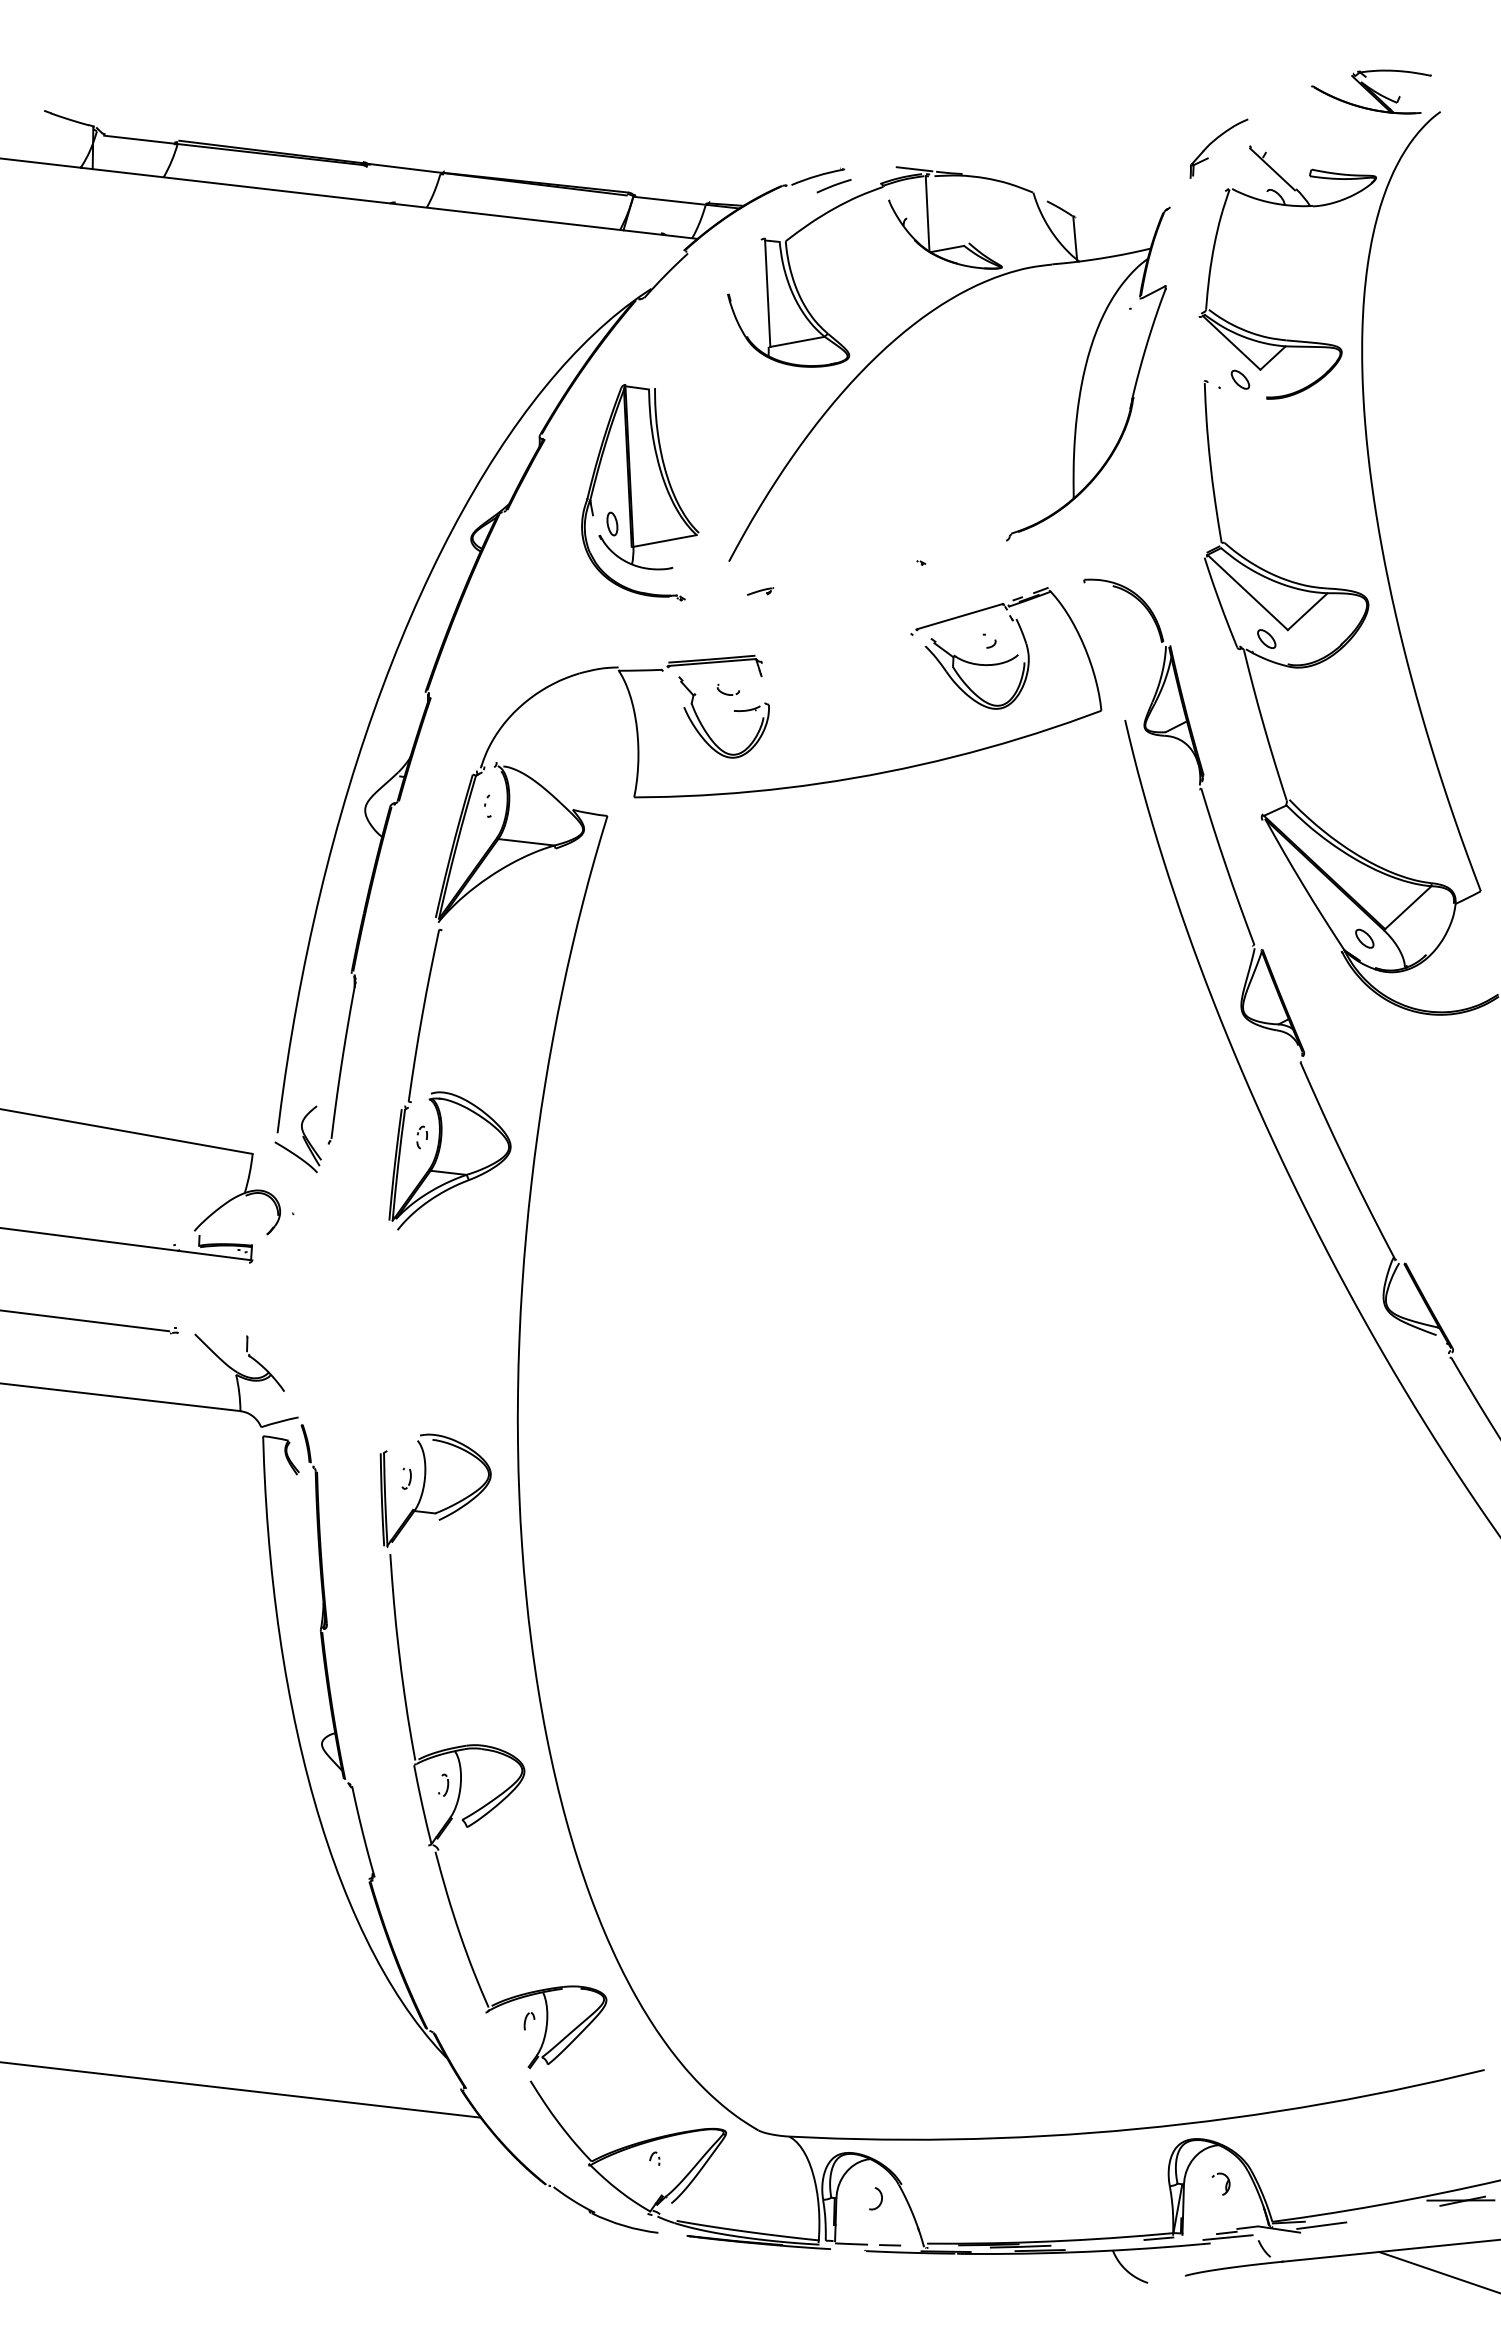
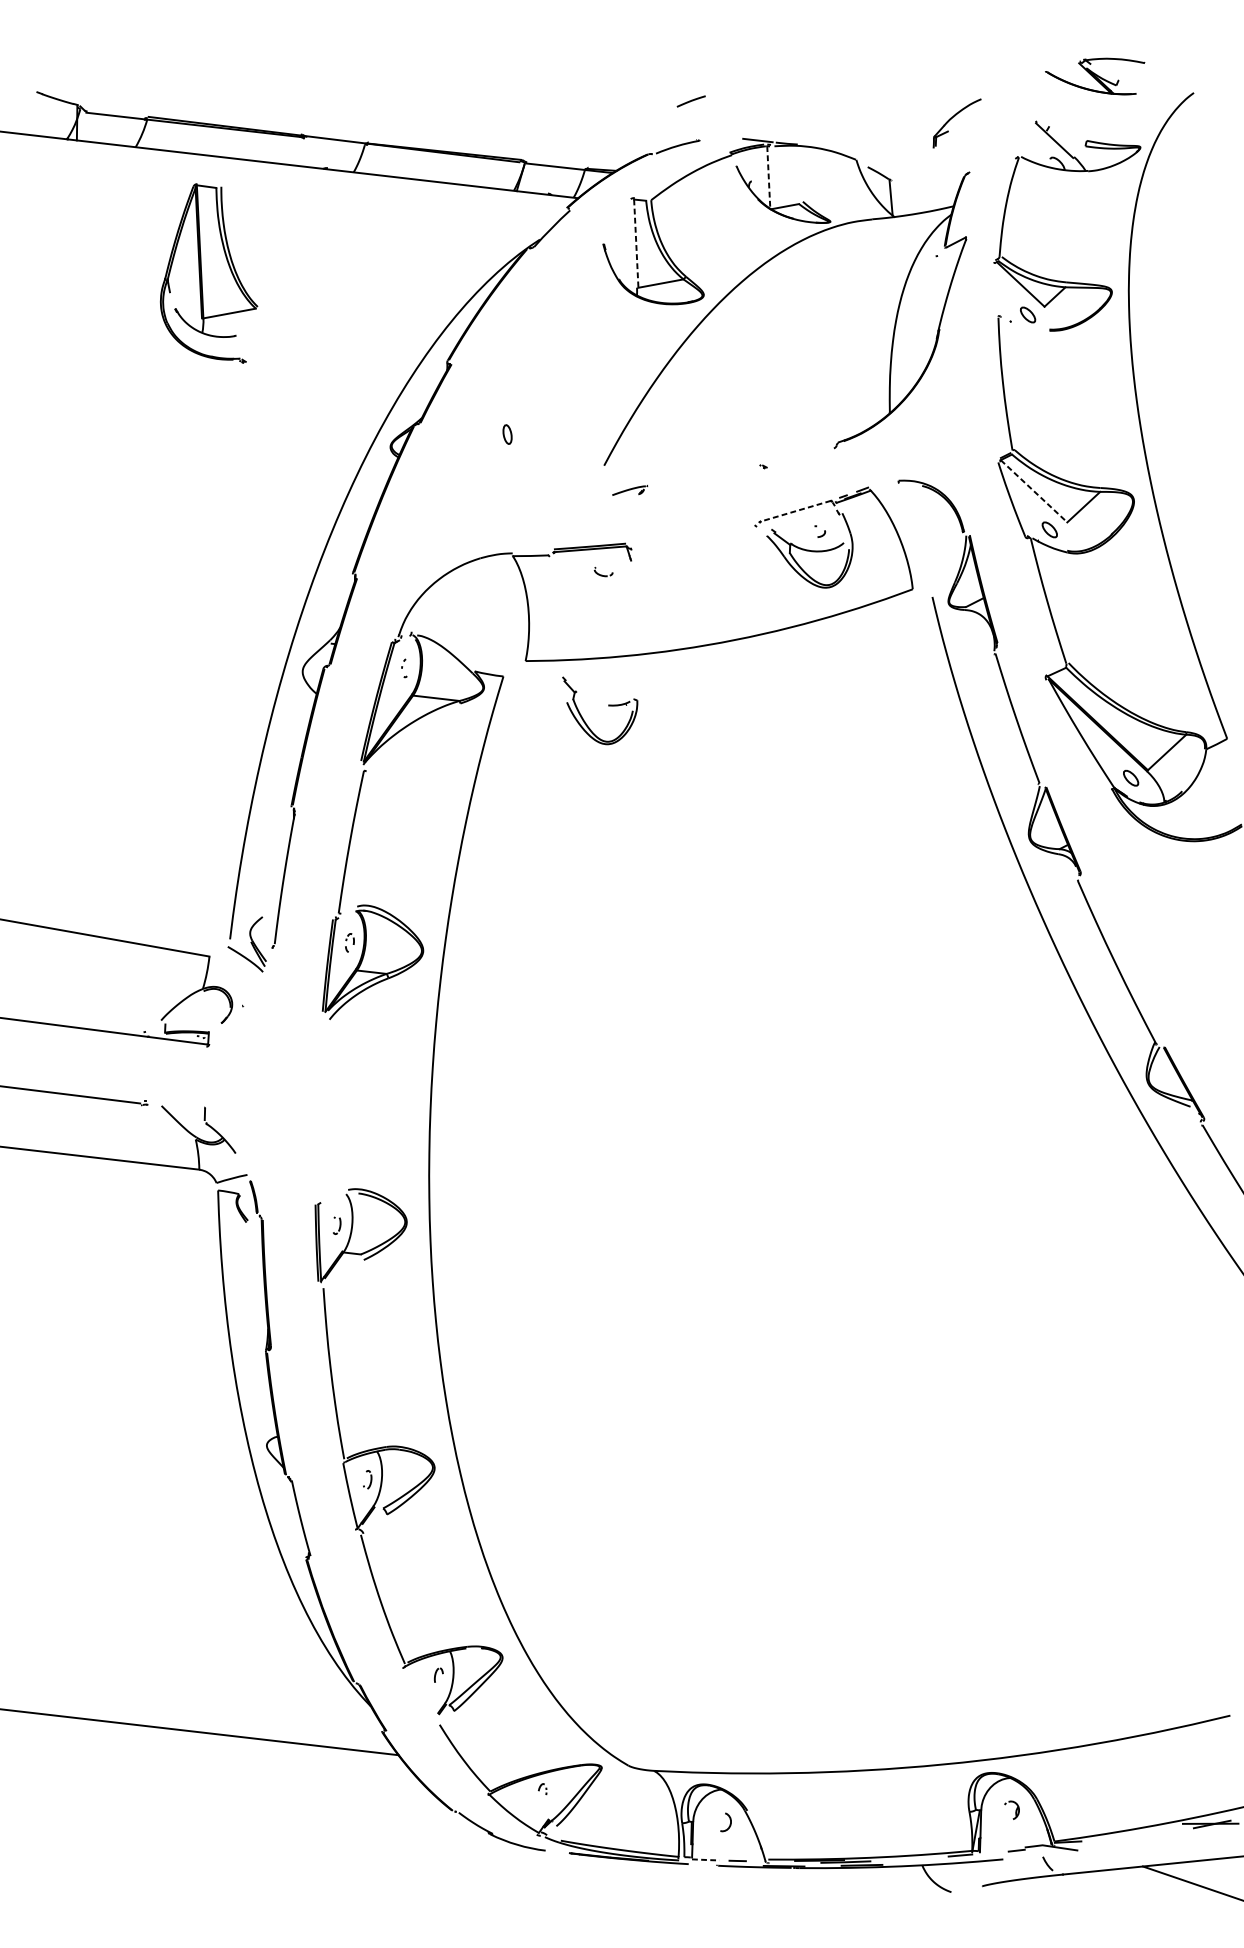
part: (1371, 91) -> (1095, 76), moved
part: (1213, 142) -> (952, 118), moved
line: (833, 186) -> (690, 101), moved
line: (927, 213) -> (768, 177), solid -> dashed
line: (767, 294) -> (636, 244), solid -> dashed
part: (640, 492) -> (209, 273), moved
part: (760, 591) -> (630, 490), size x1.6
line: (1247, 592) -> (1033, 491), solid -> dashed
line: (959, 616) -> (795, 511), solid -> dashed
part: (734, 711) -> (608, 705), moved
line: (1321, 2225) -> (1095, 1844), removed
line: (1227, 2237) -> (1017, 1854), removed
line: (851, 2244) -> (705, 1860), solid -> dashed

